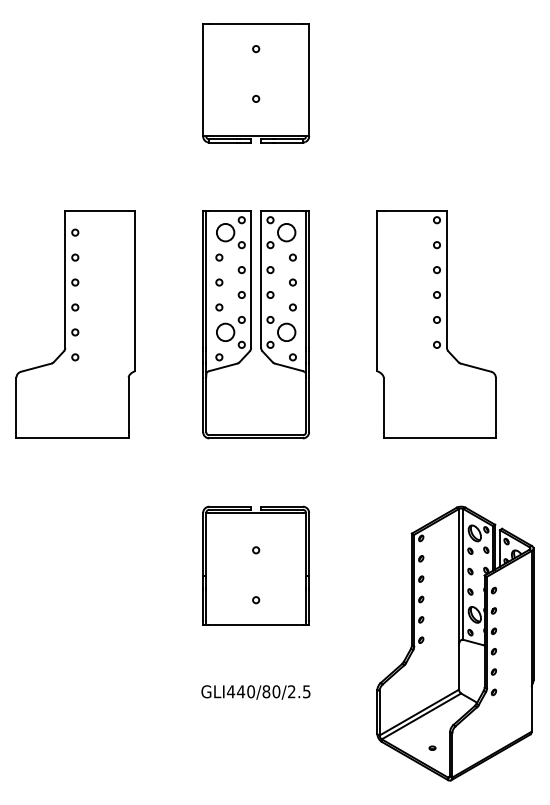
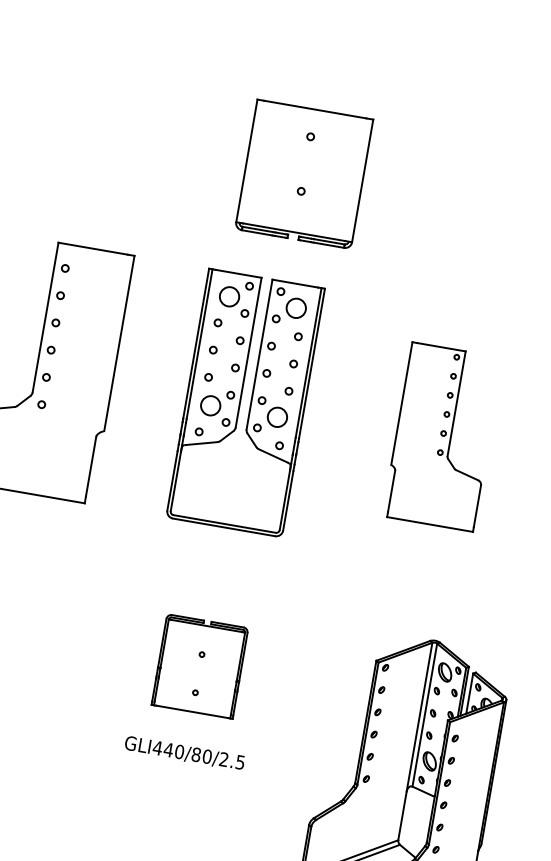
part: (255, 83) -> (303, 174), moved
part: (436, 324) -> (442, 436), size x0.7
part: (255, 565) -> (199, 666), size x0.7
text: (255, 692) -> (184, 753), moved

